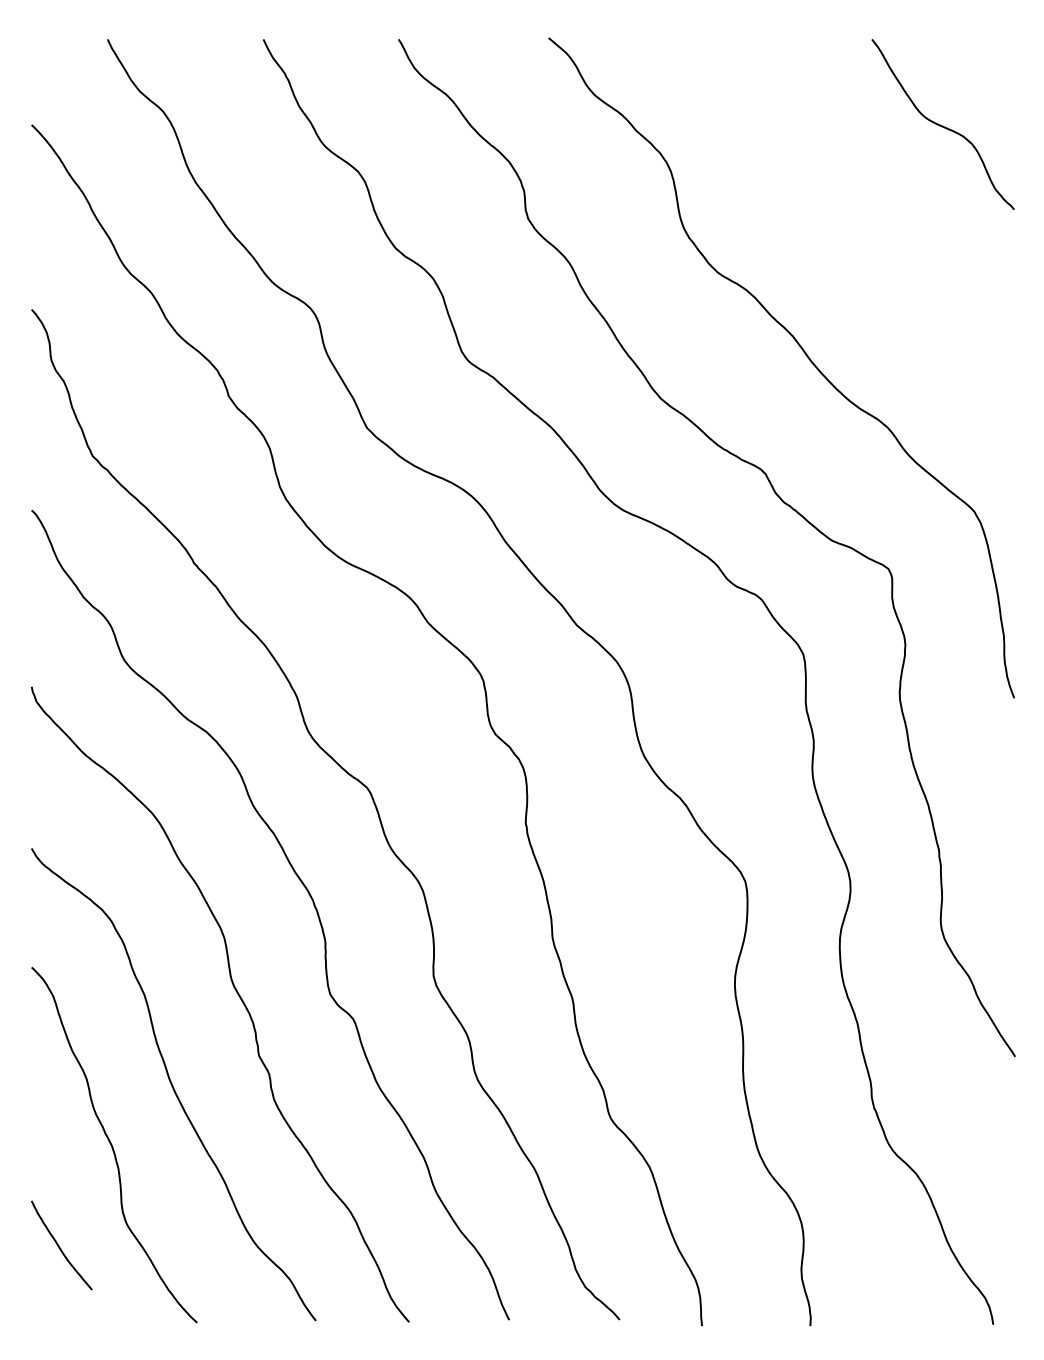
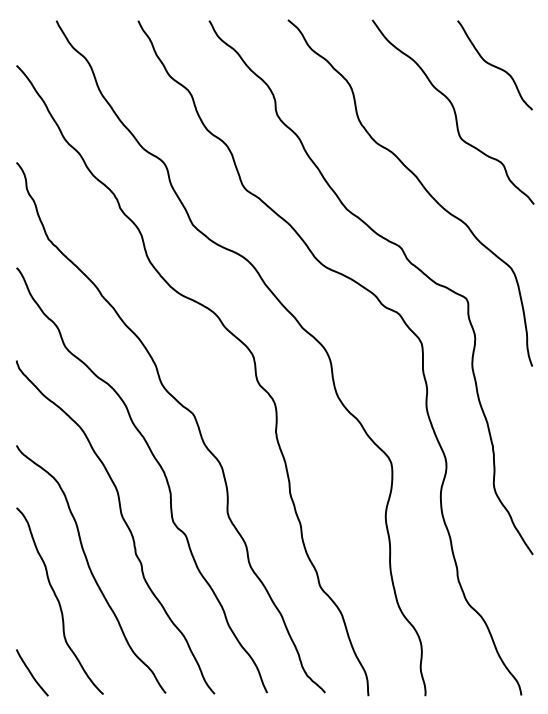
curve: (863, 212) -> (453, 111), added
curve: (60, 1244) -> (31, 672), moved

